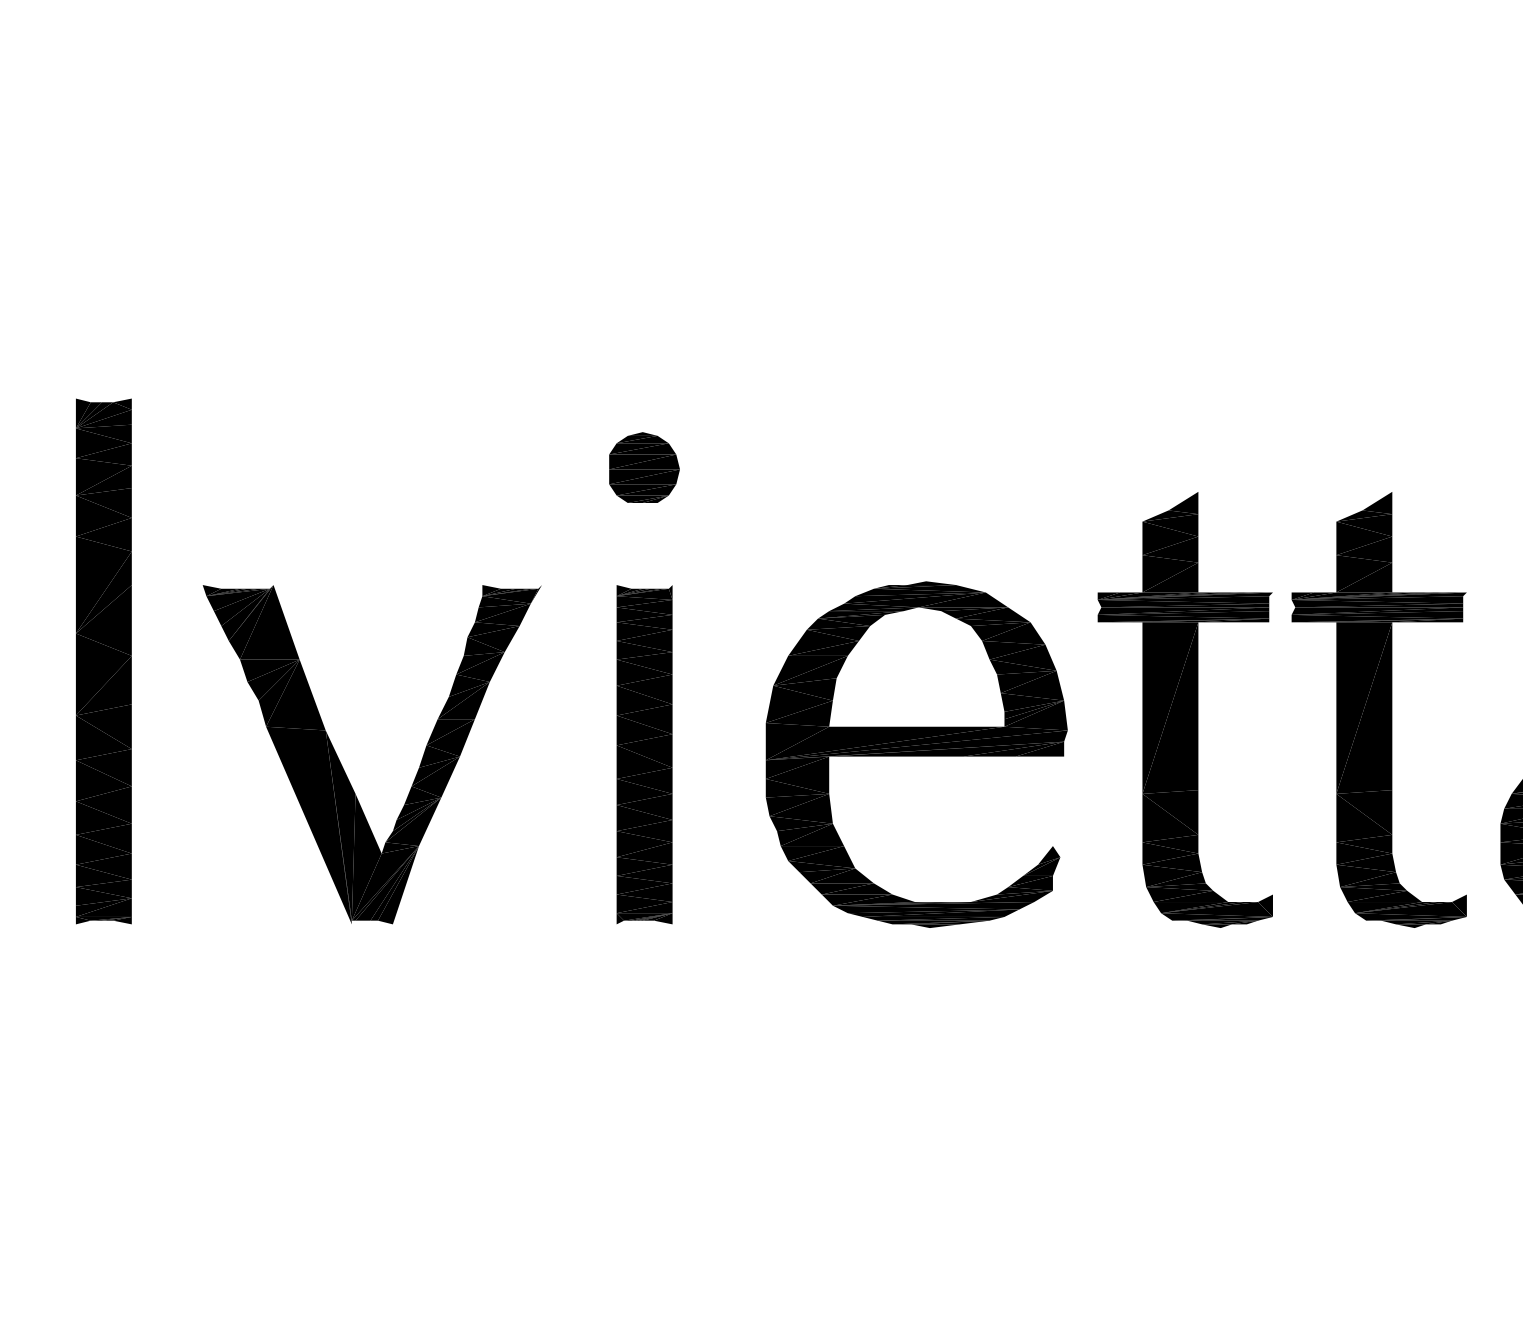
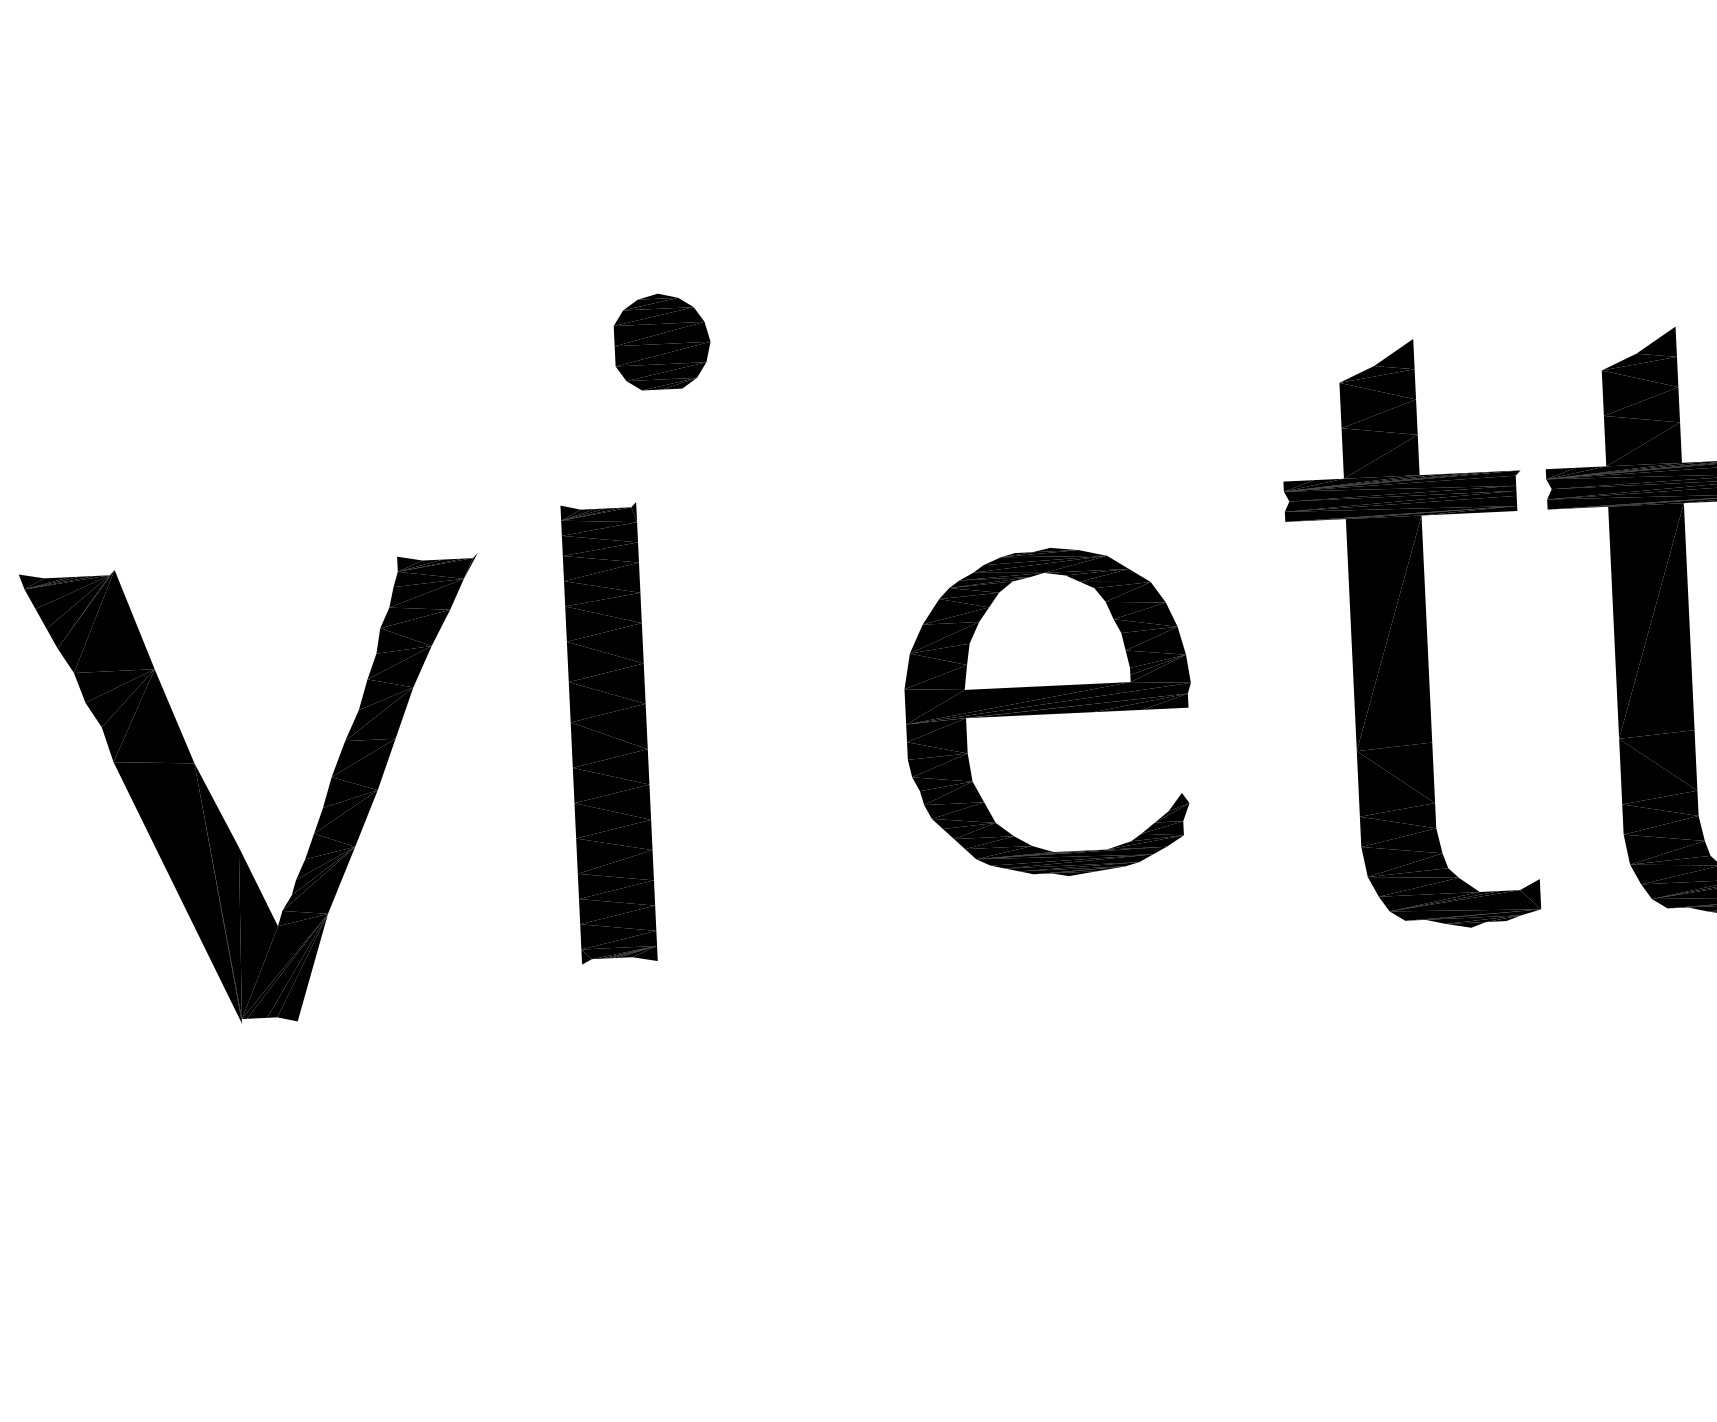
part: (644, 754) -> (608, 733), moved
part: (916, 754) -> (1048, 712), size x0.7
part: (343, 767) -> (220, 812), moved

